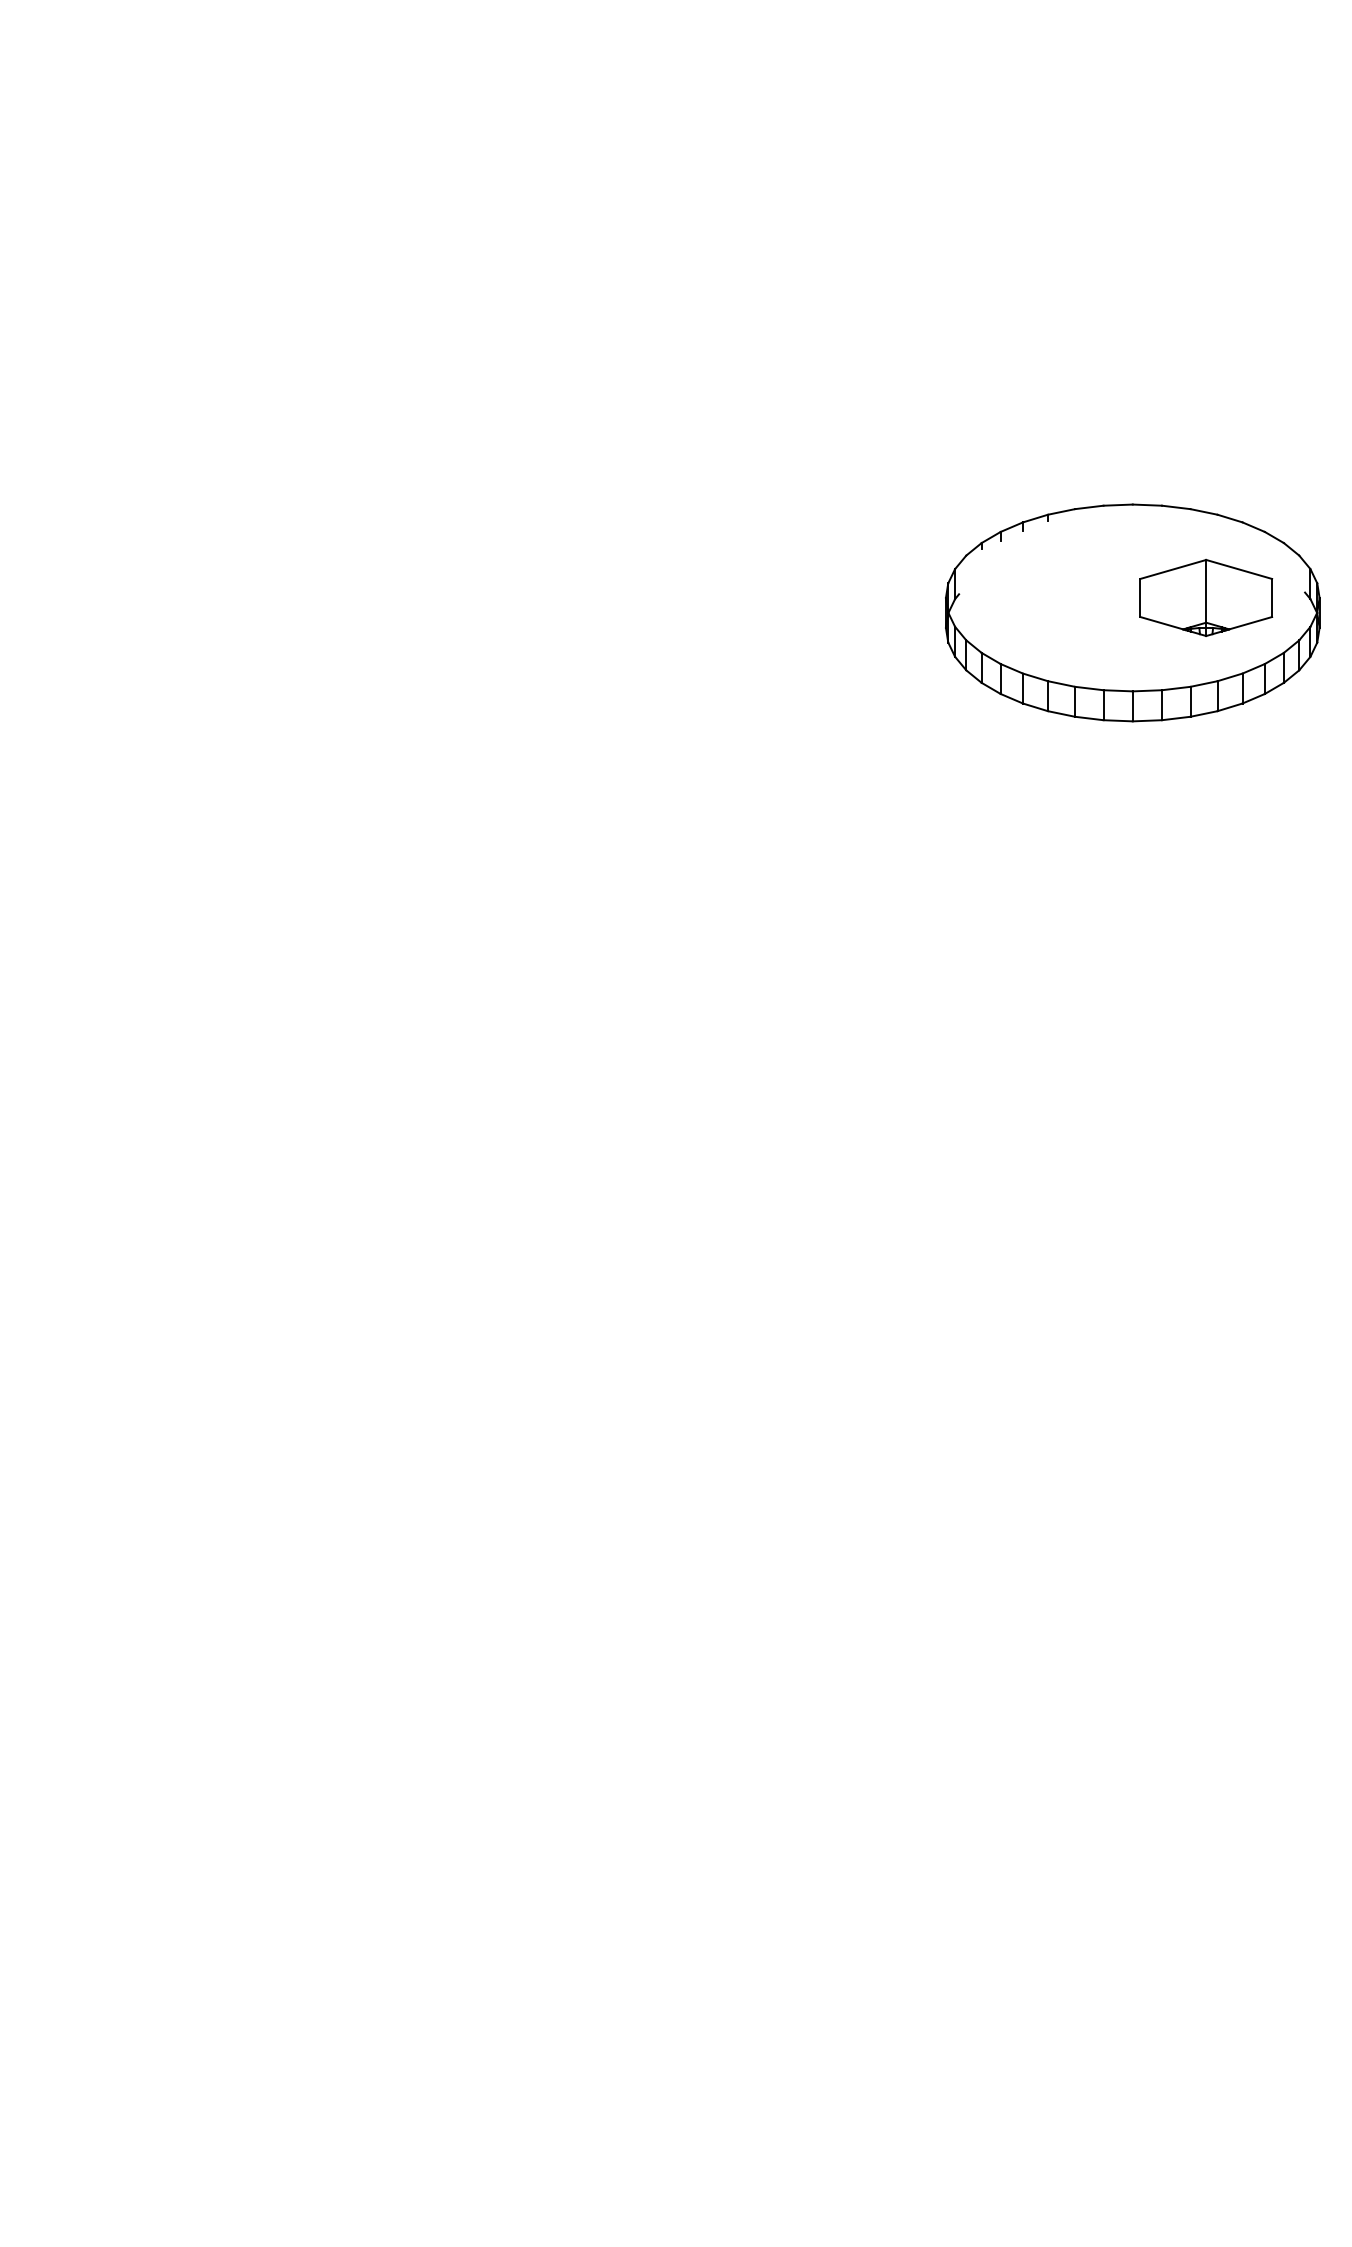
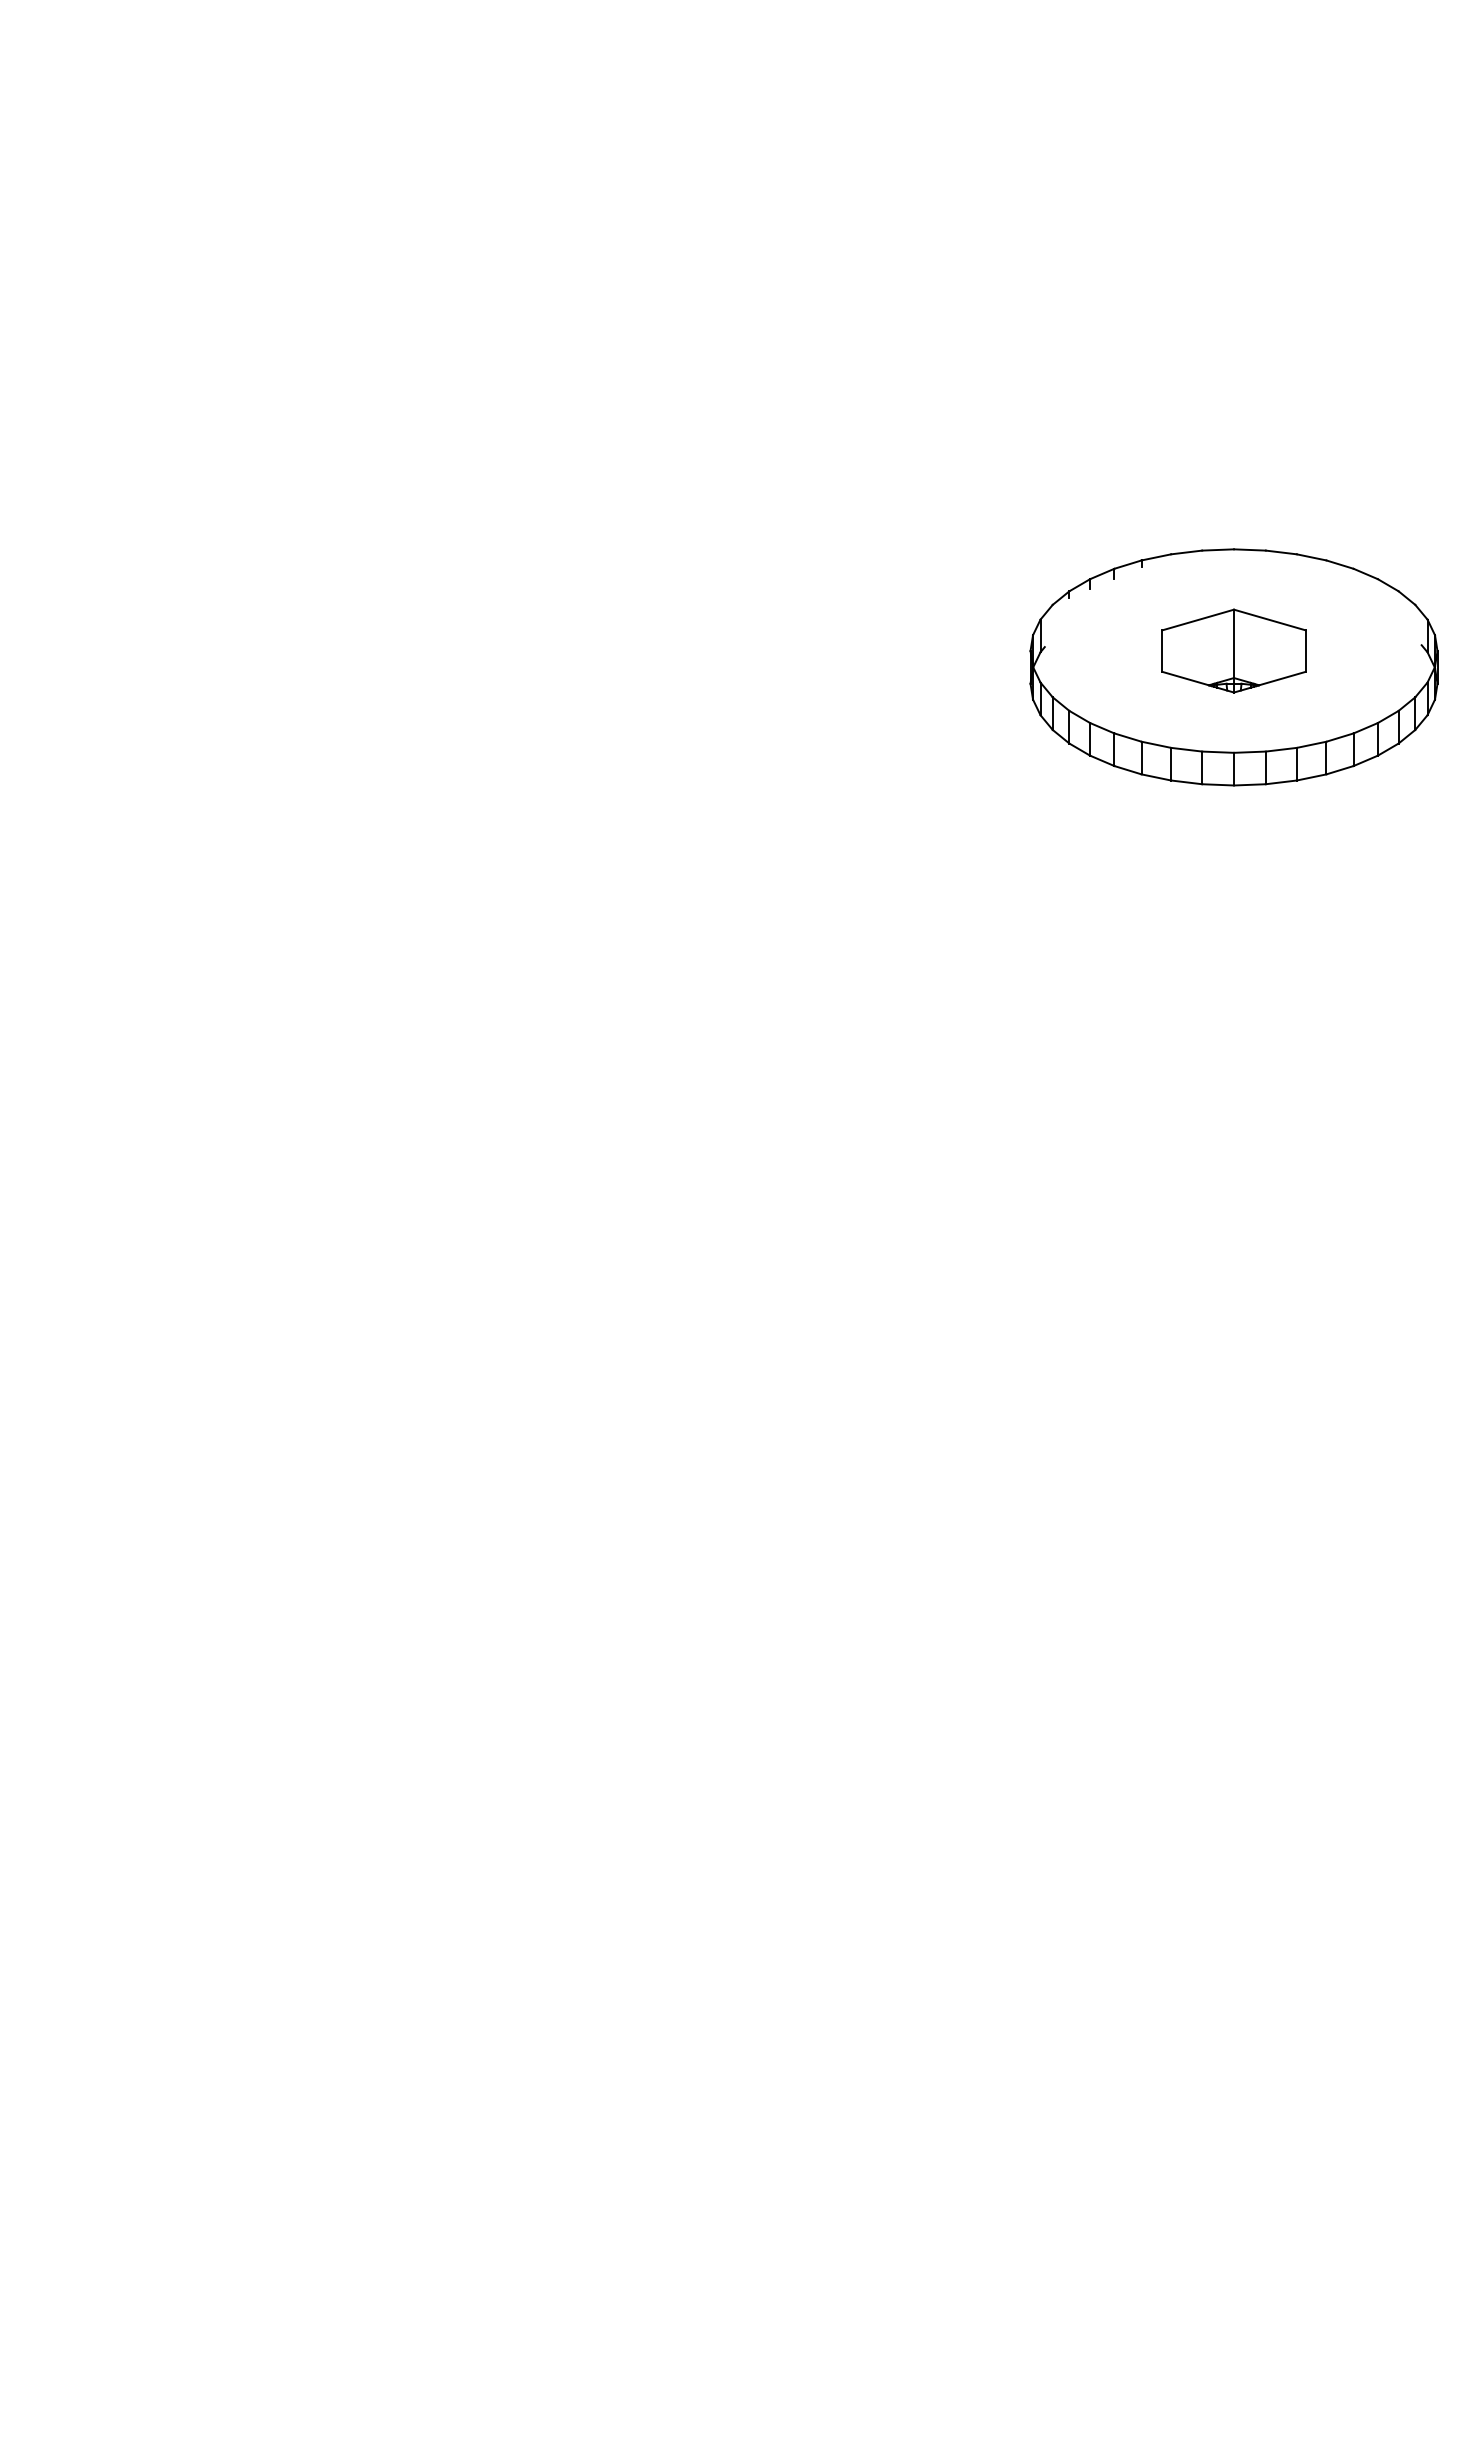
part: (1205, 597) -> (1233, 650), moved

